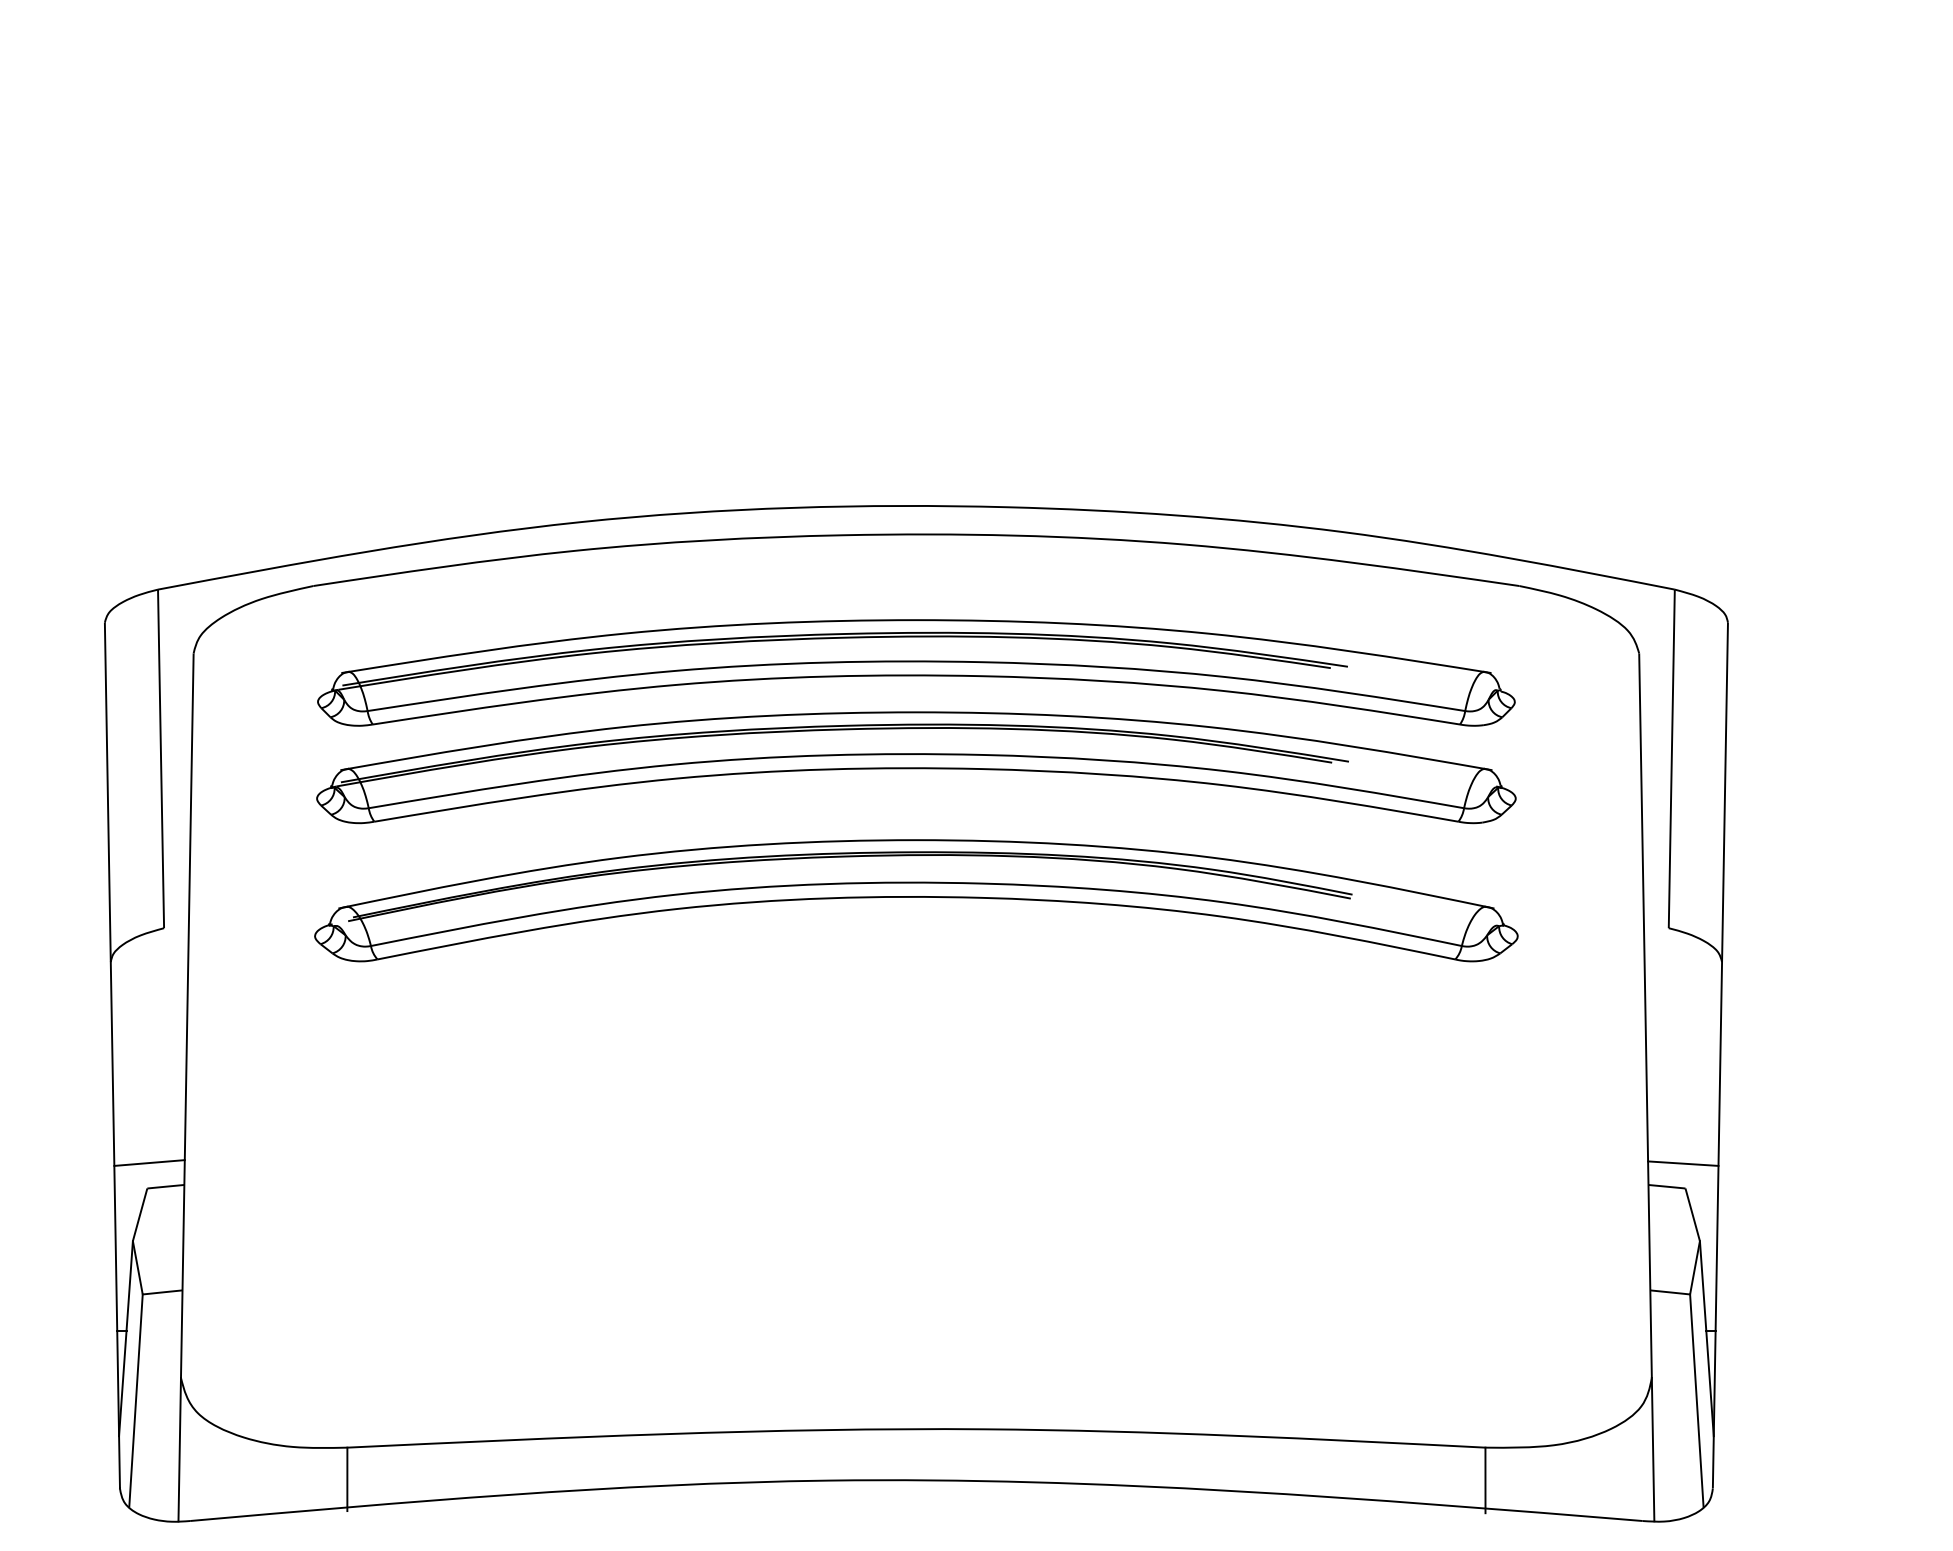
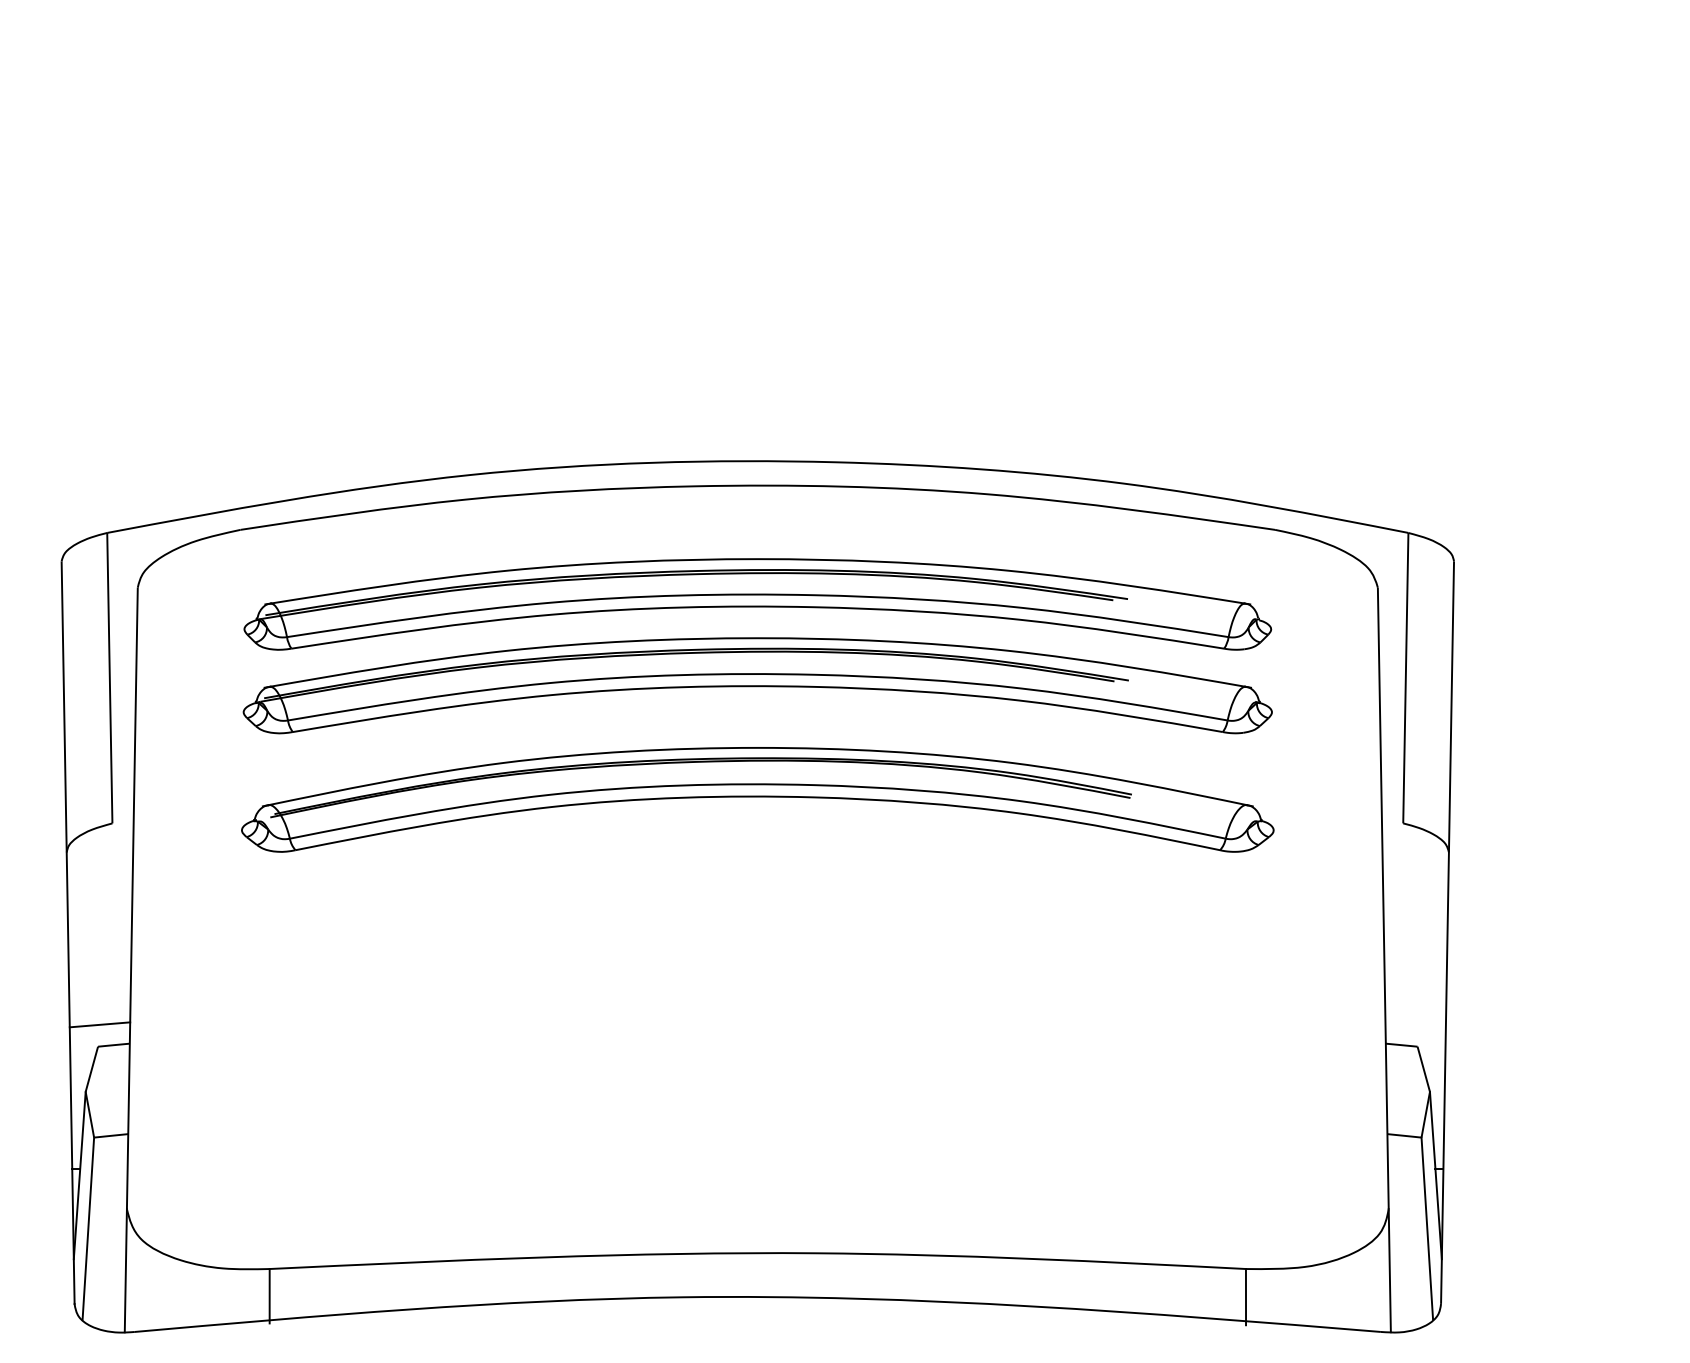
line: (1683, 1163) -> (1415, 1025), removed

